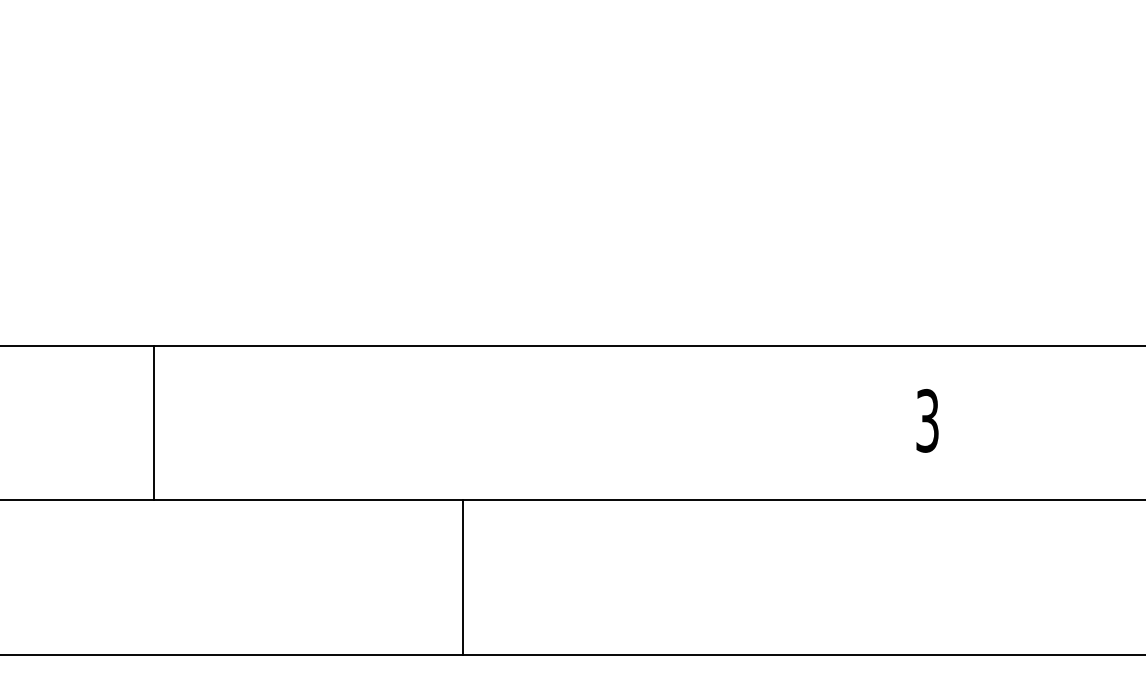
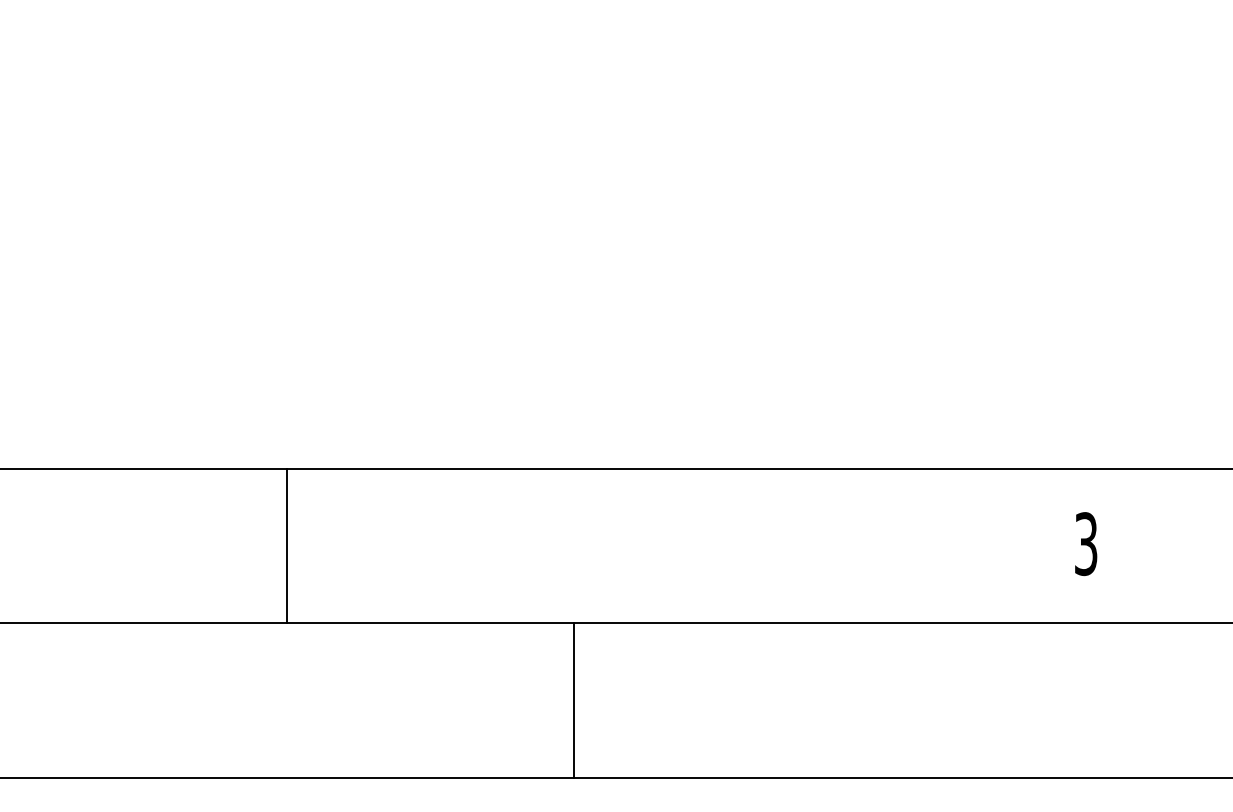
line: (153, 422) -> (286, 545), moved
line: (462, 577) -> (573, 700), moved

